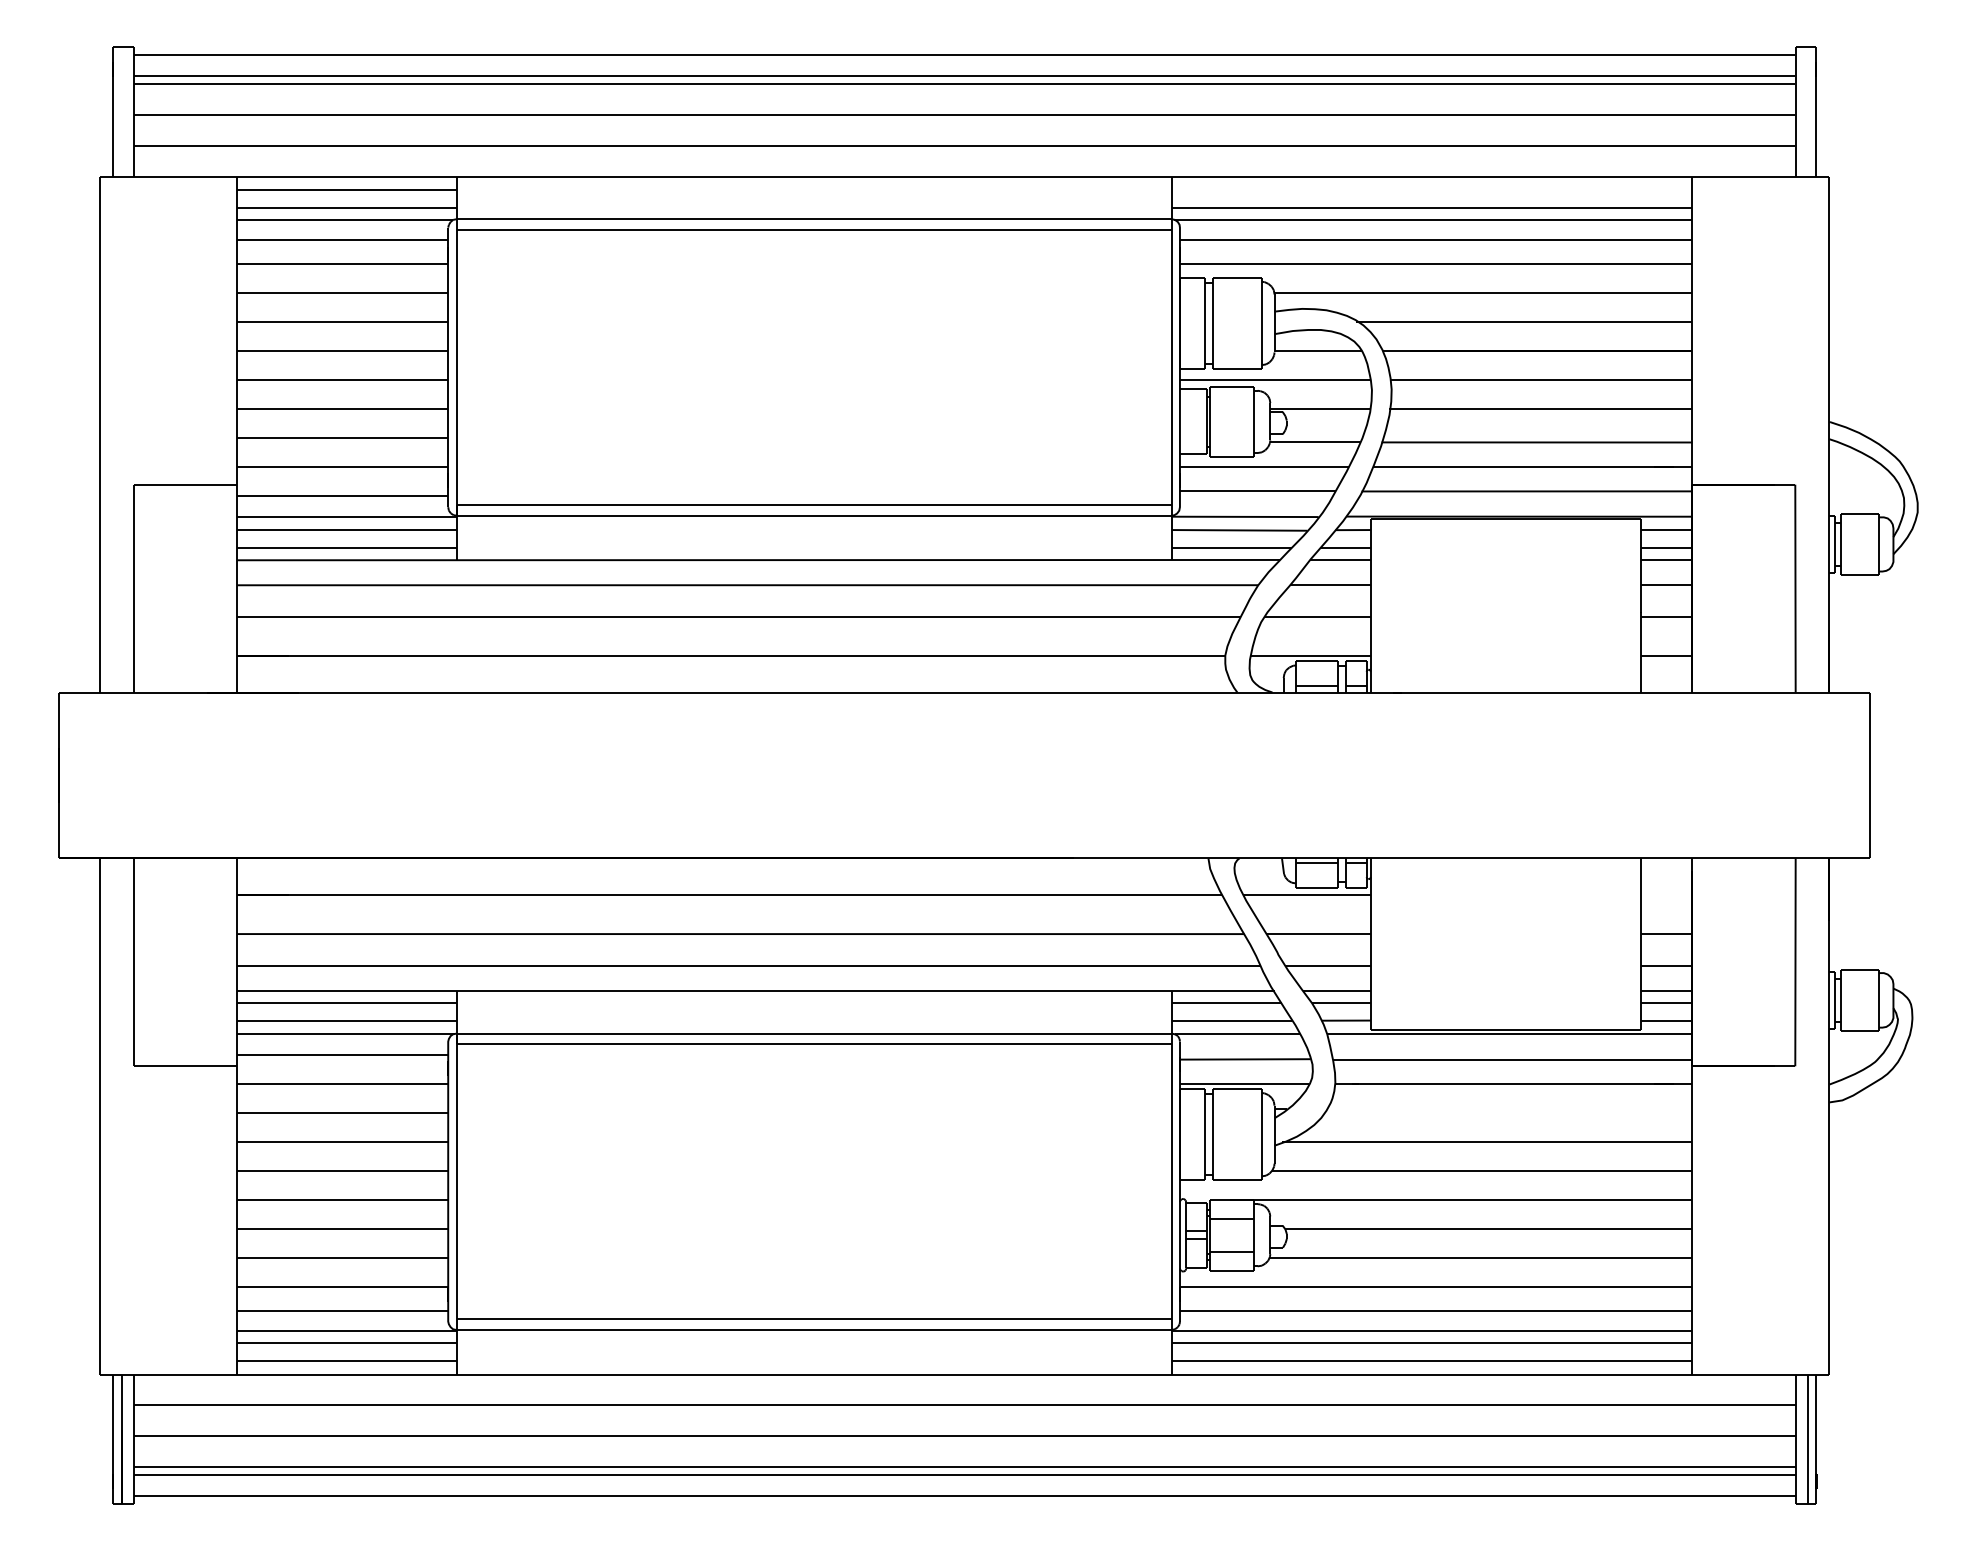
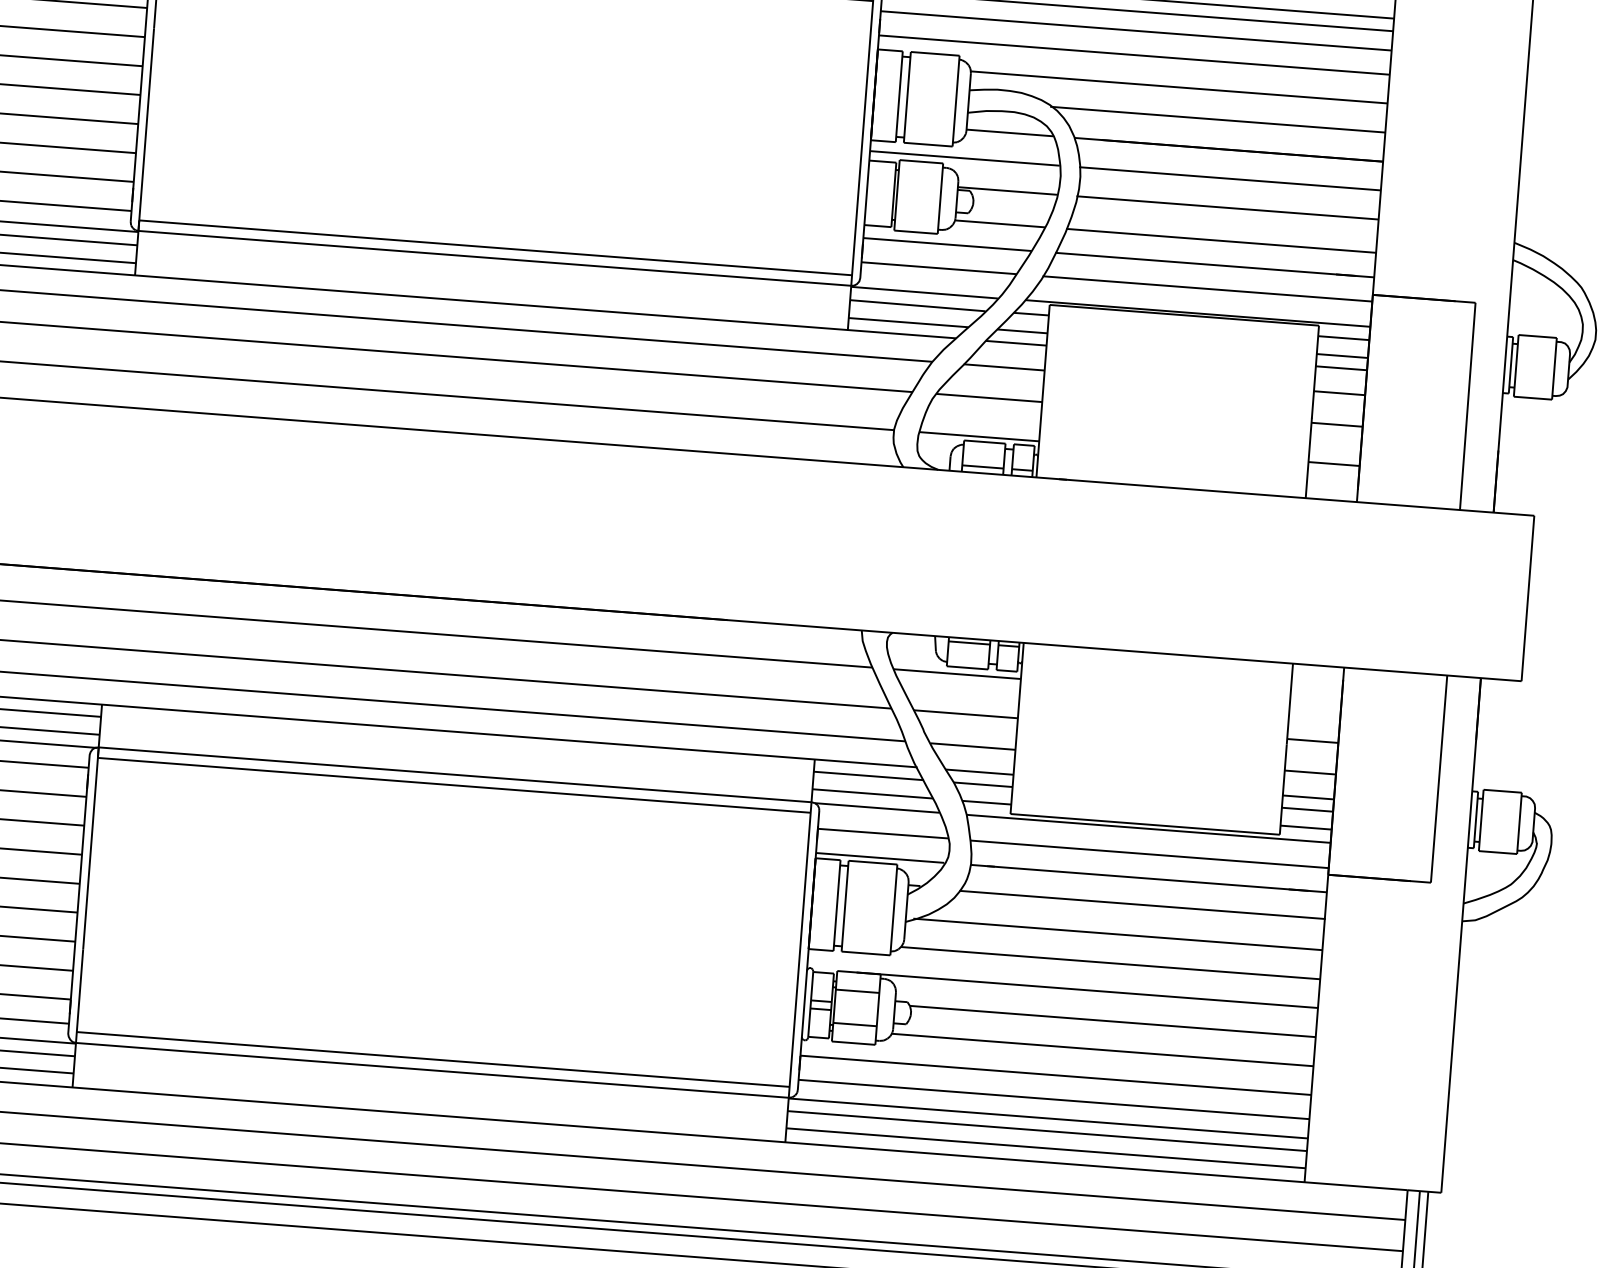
line: (1509, 1110) -> (1142, 904), added

